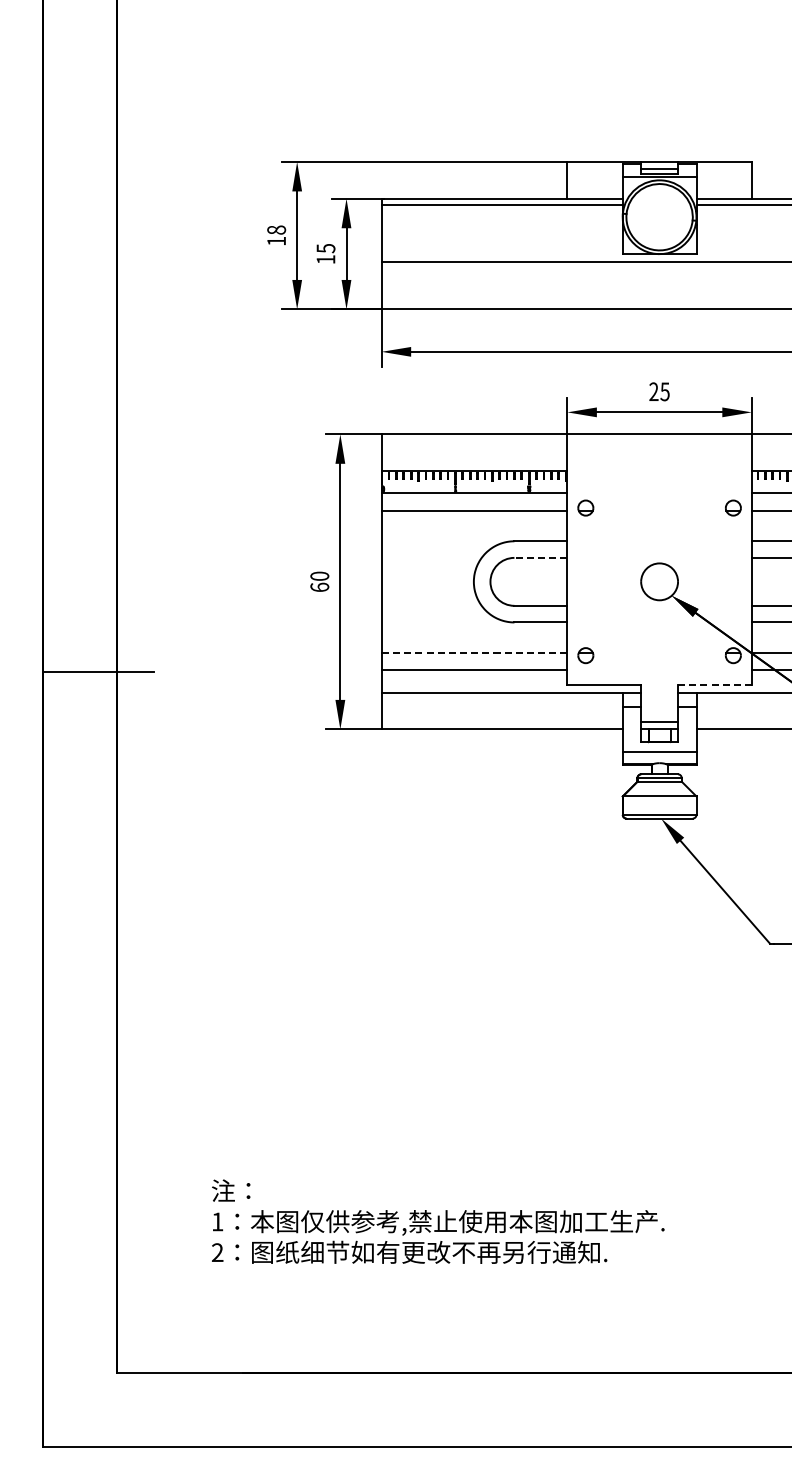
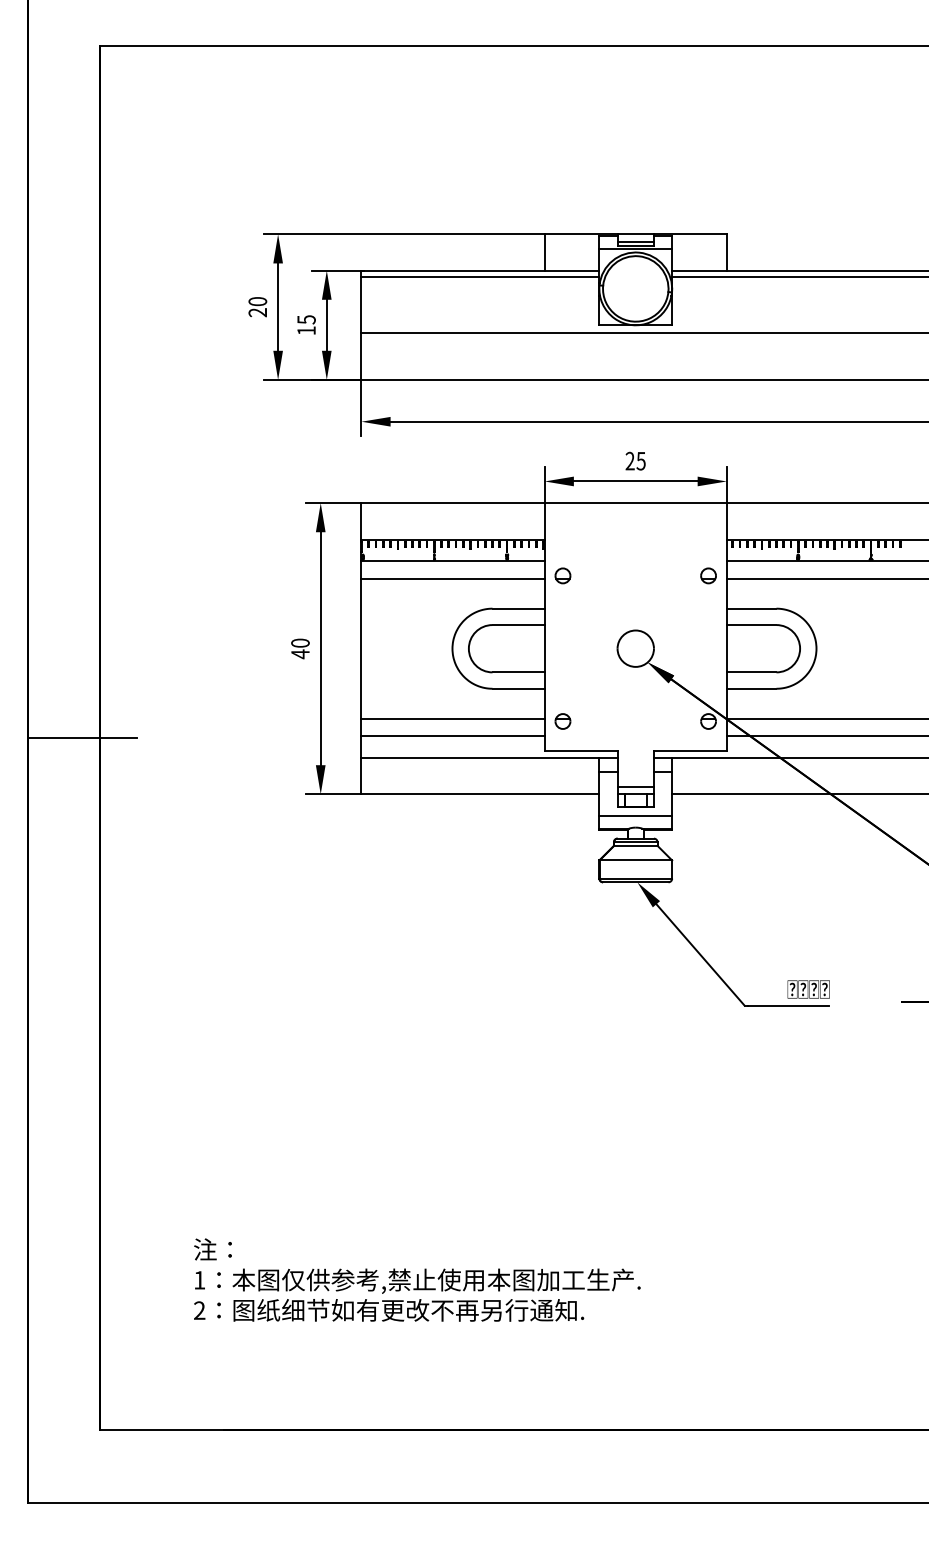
text: (276, 236) -> (257, 307), 18 -> 20
line: (540, 558) -> (518, 625), dashed -> solid
text: (319, 587) -> (300, 654), 60 -> 40
line: (474, 652) -> (453, 718), dashed -> solid
line: (715, 685) -> (690, 750), dashed -> solid

